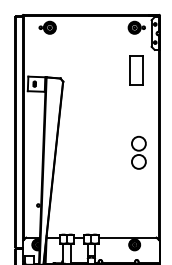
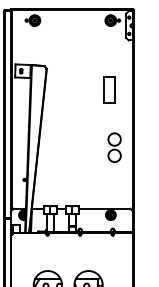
part: (136, 70) -> (109, 89), moved
part: (138, 152) -> (114, 147), moved

